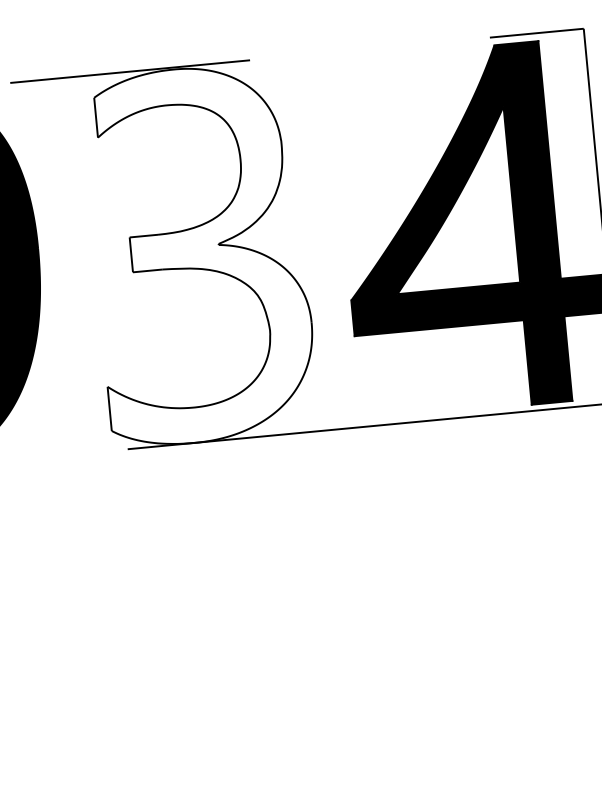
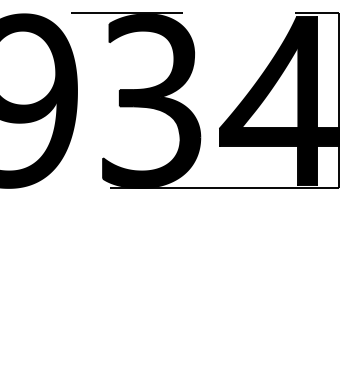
fill: (199, 253) -> (151, 100), added

